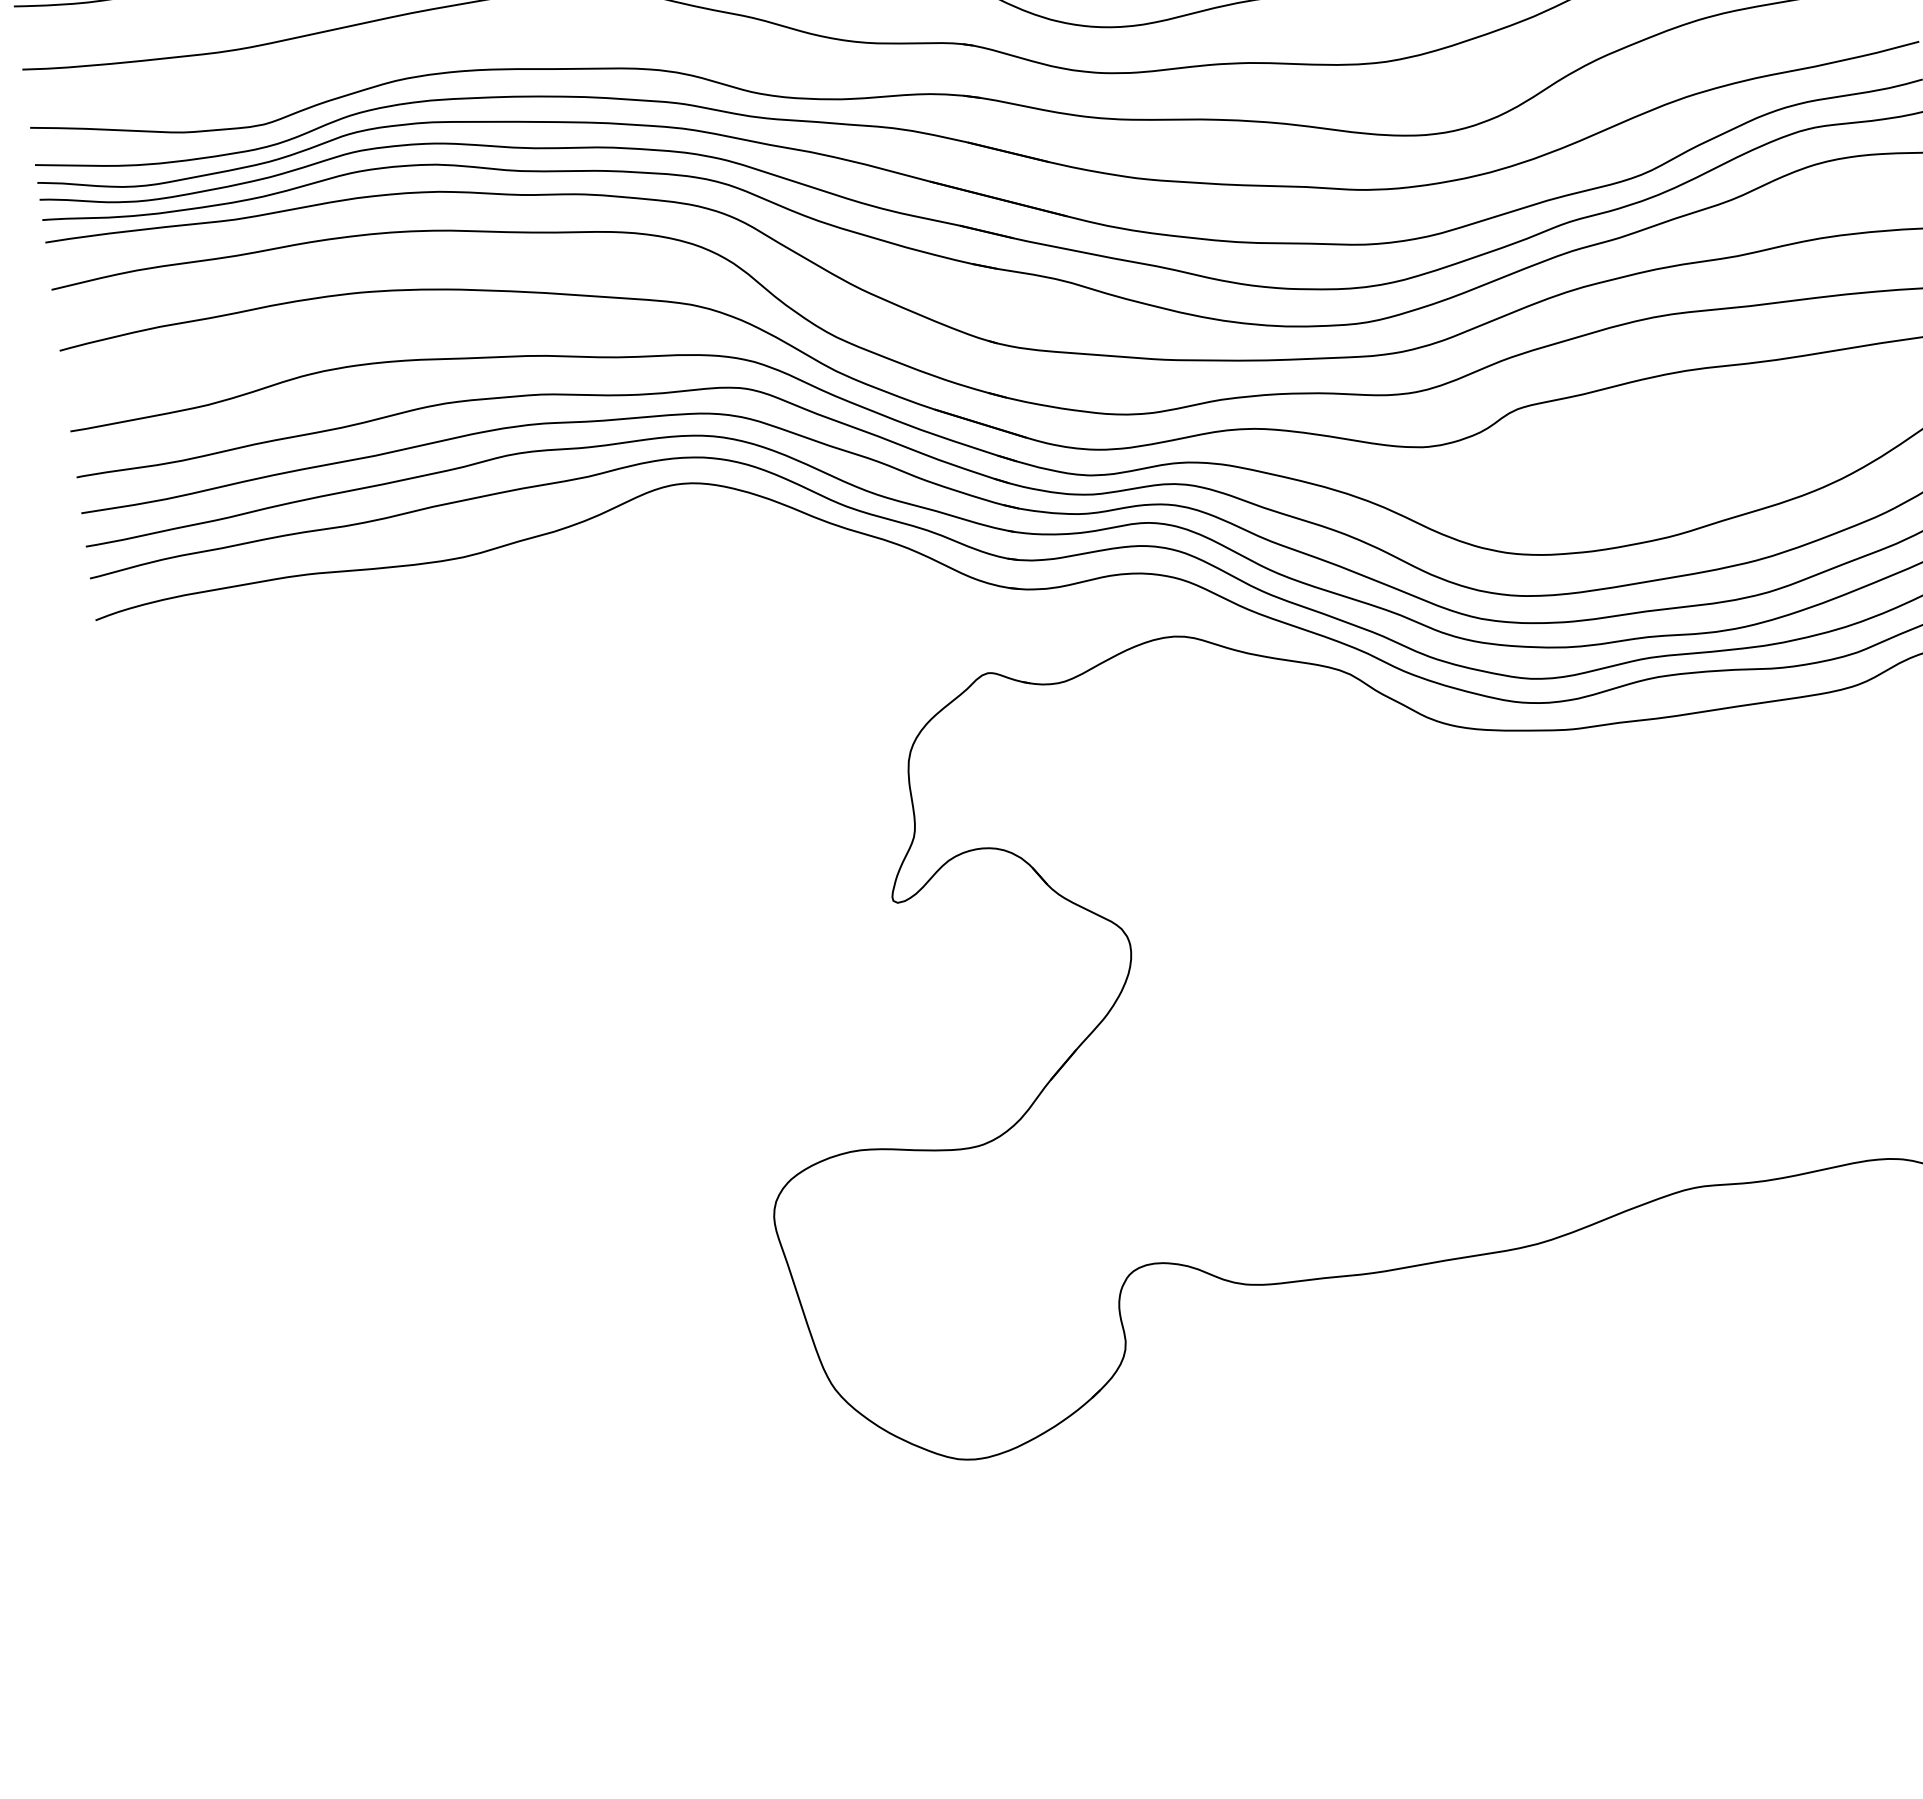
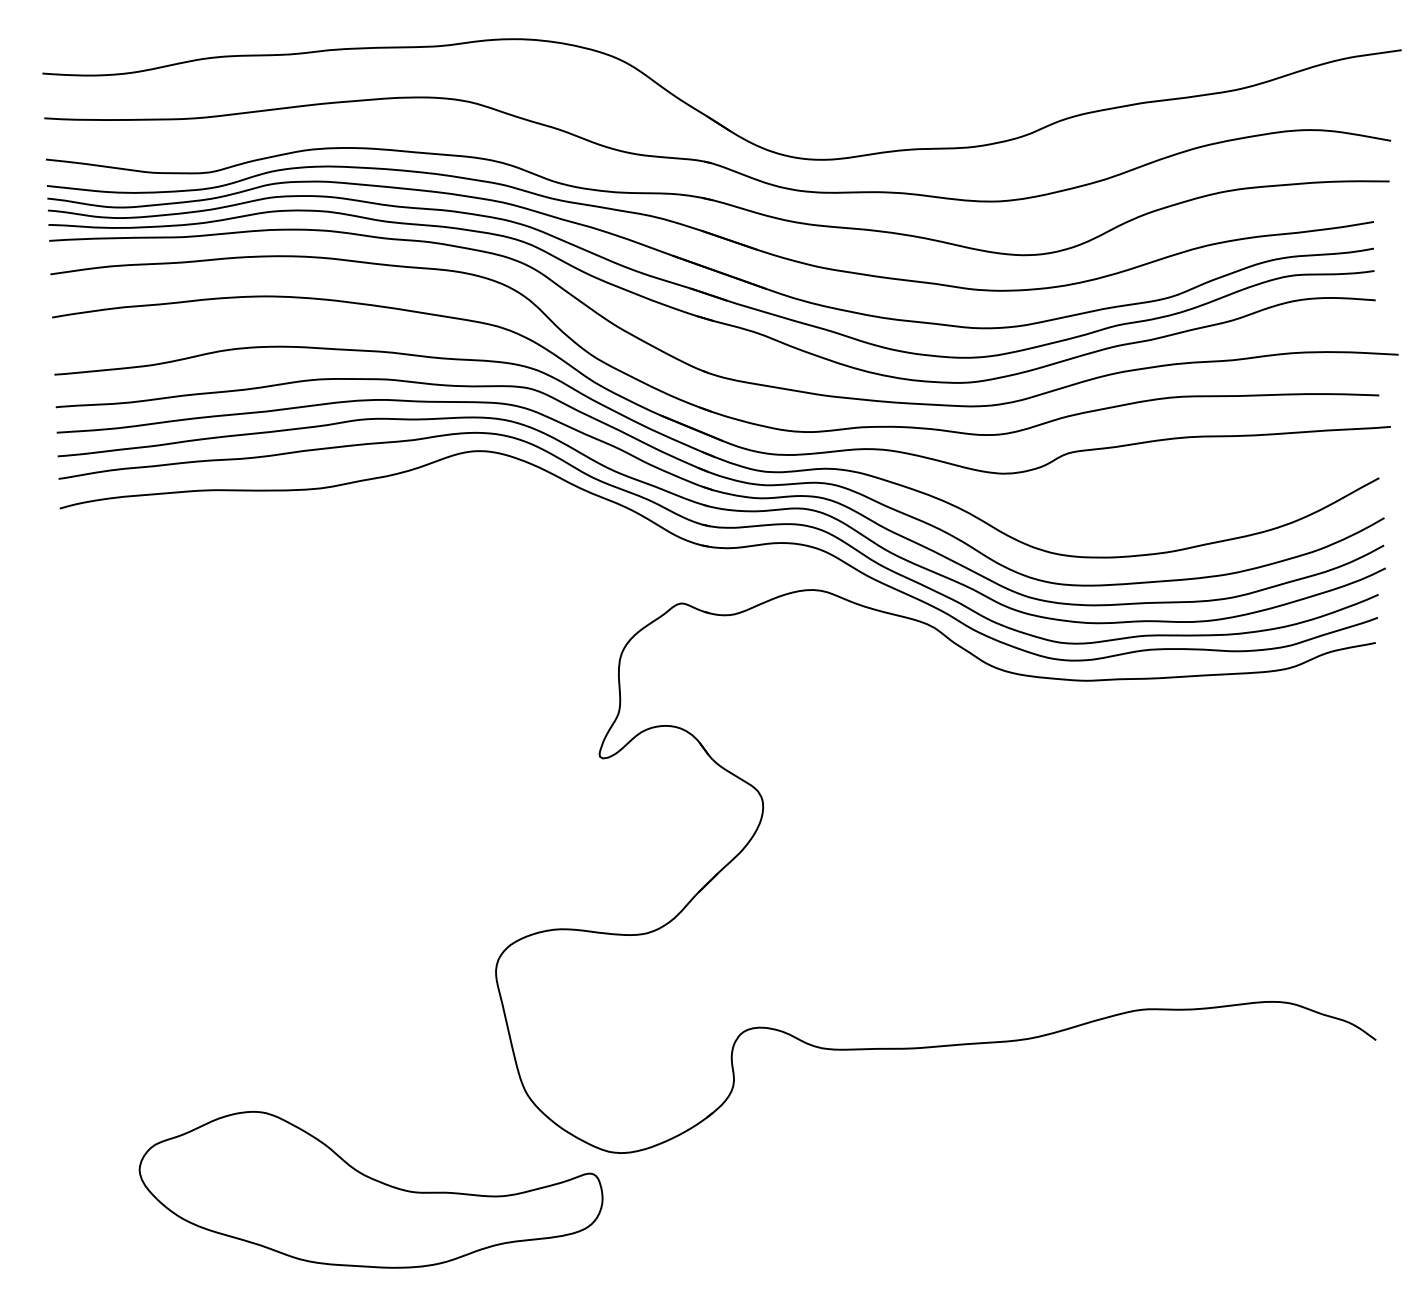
part: (625, 1543) -> (370, 1189), added

